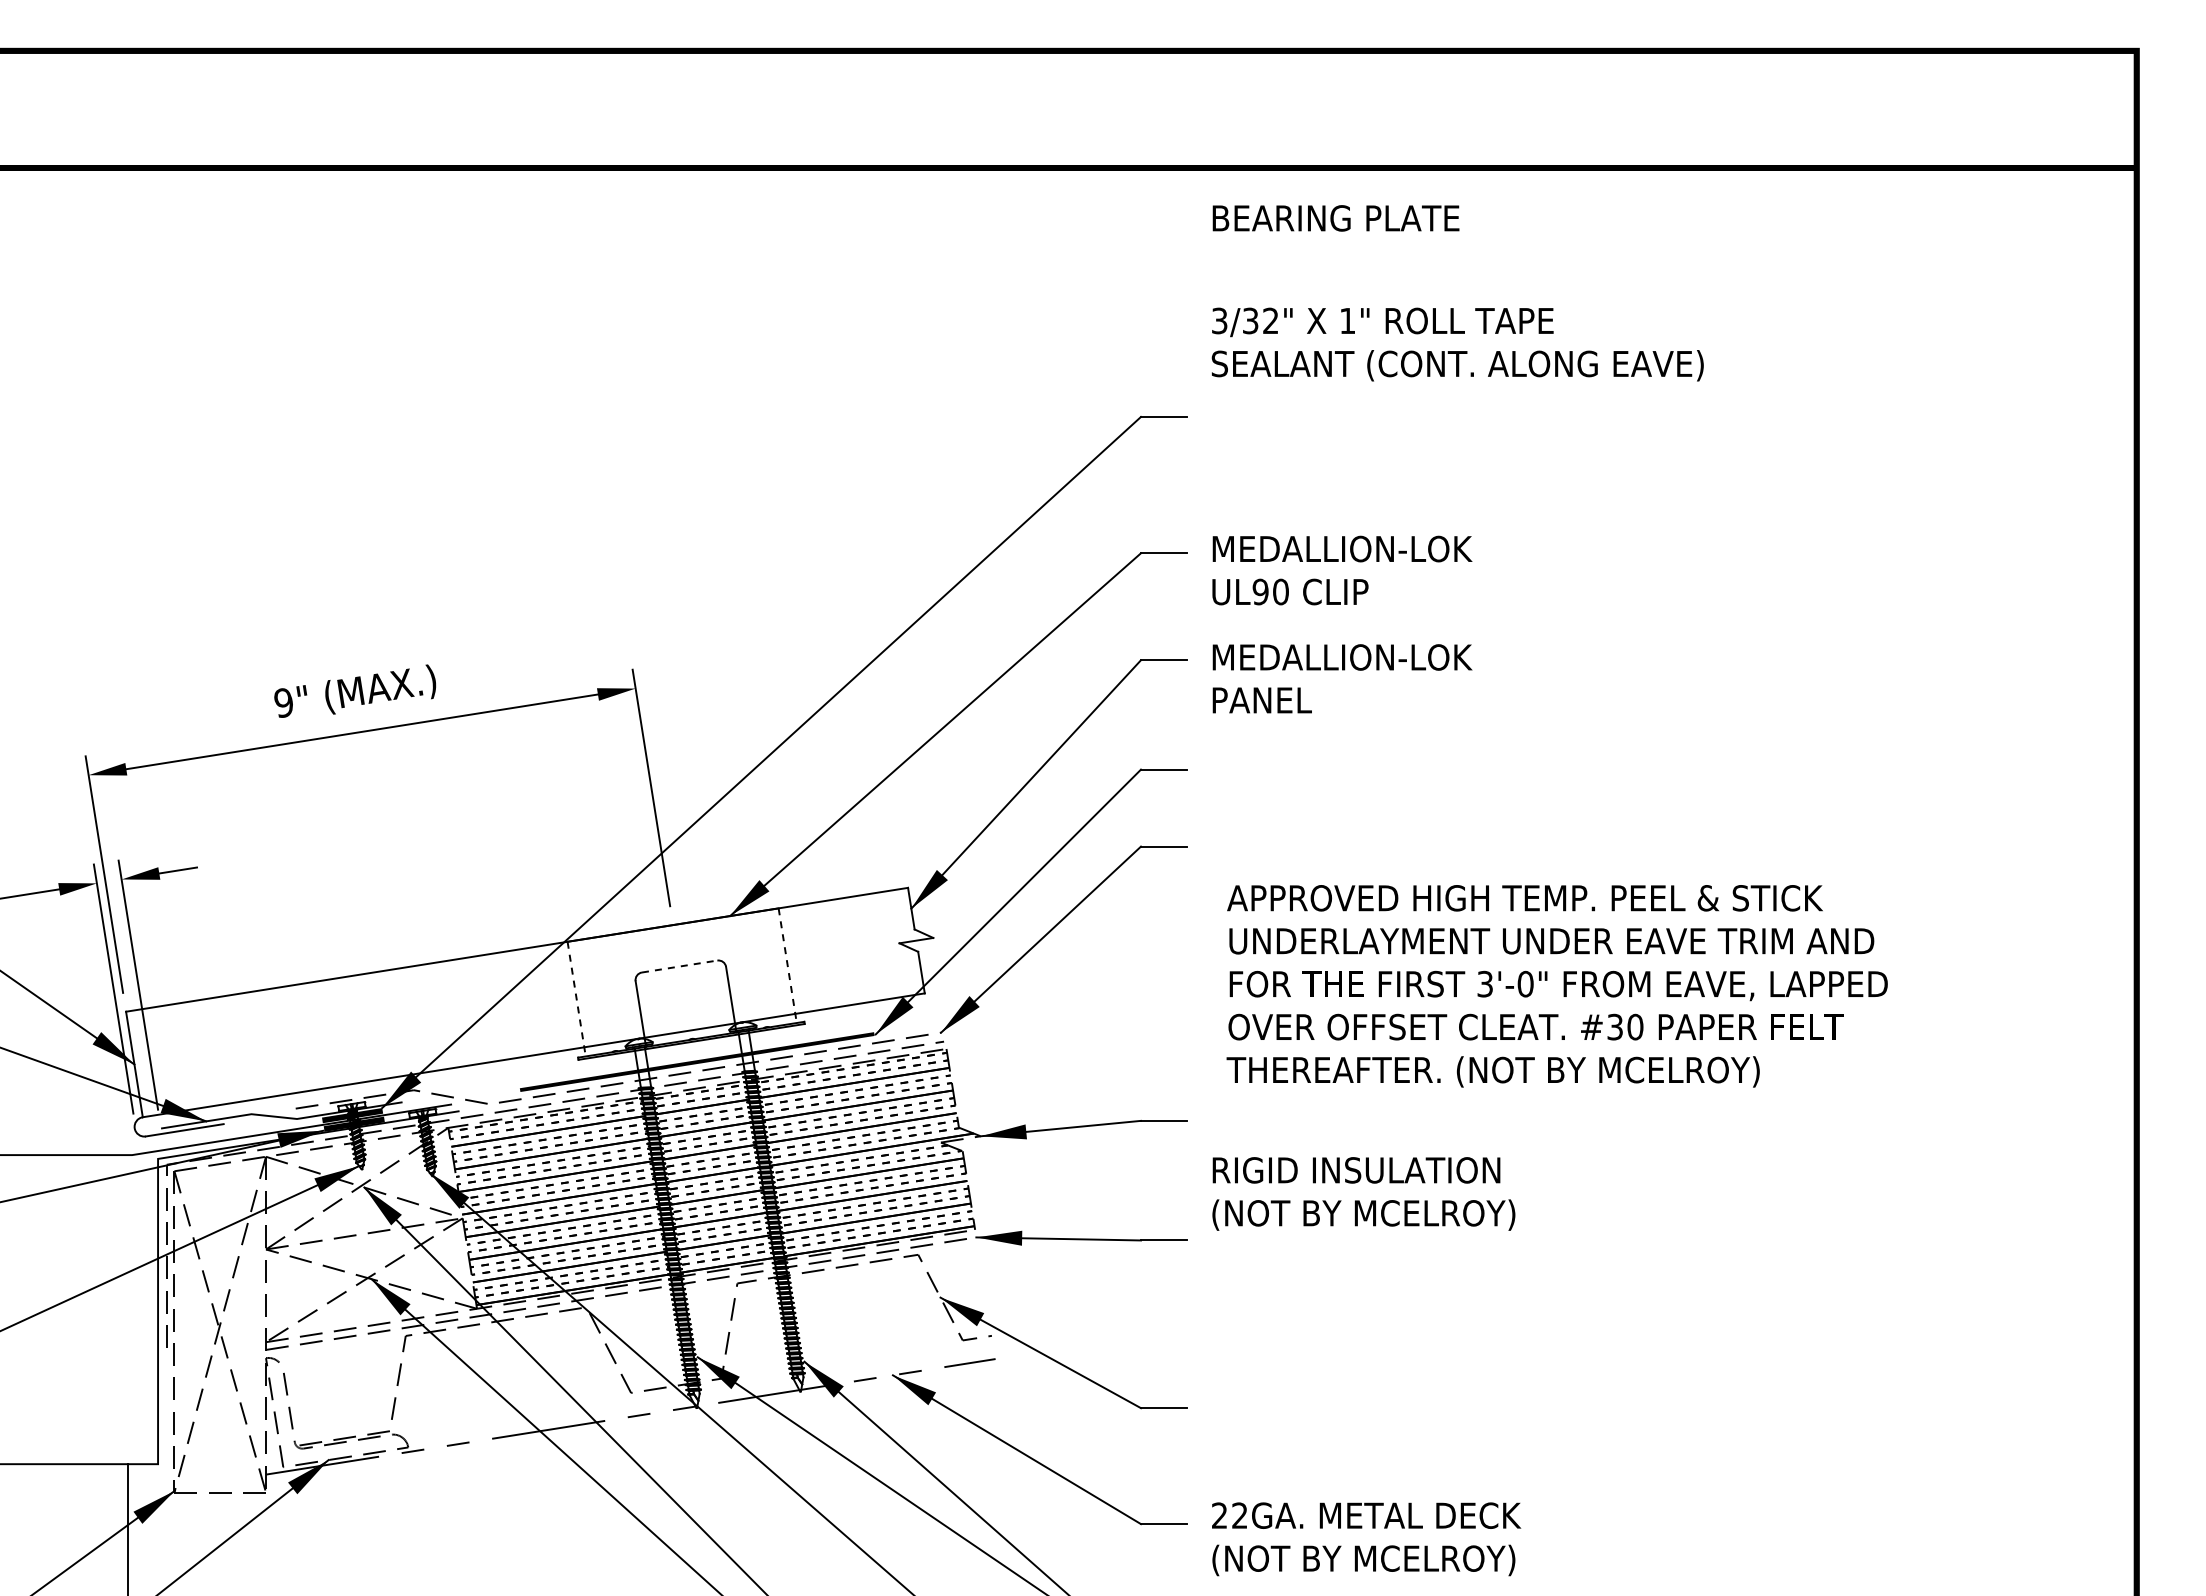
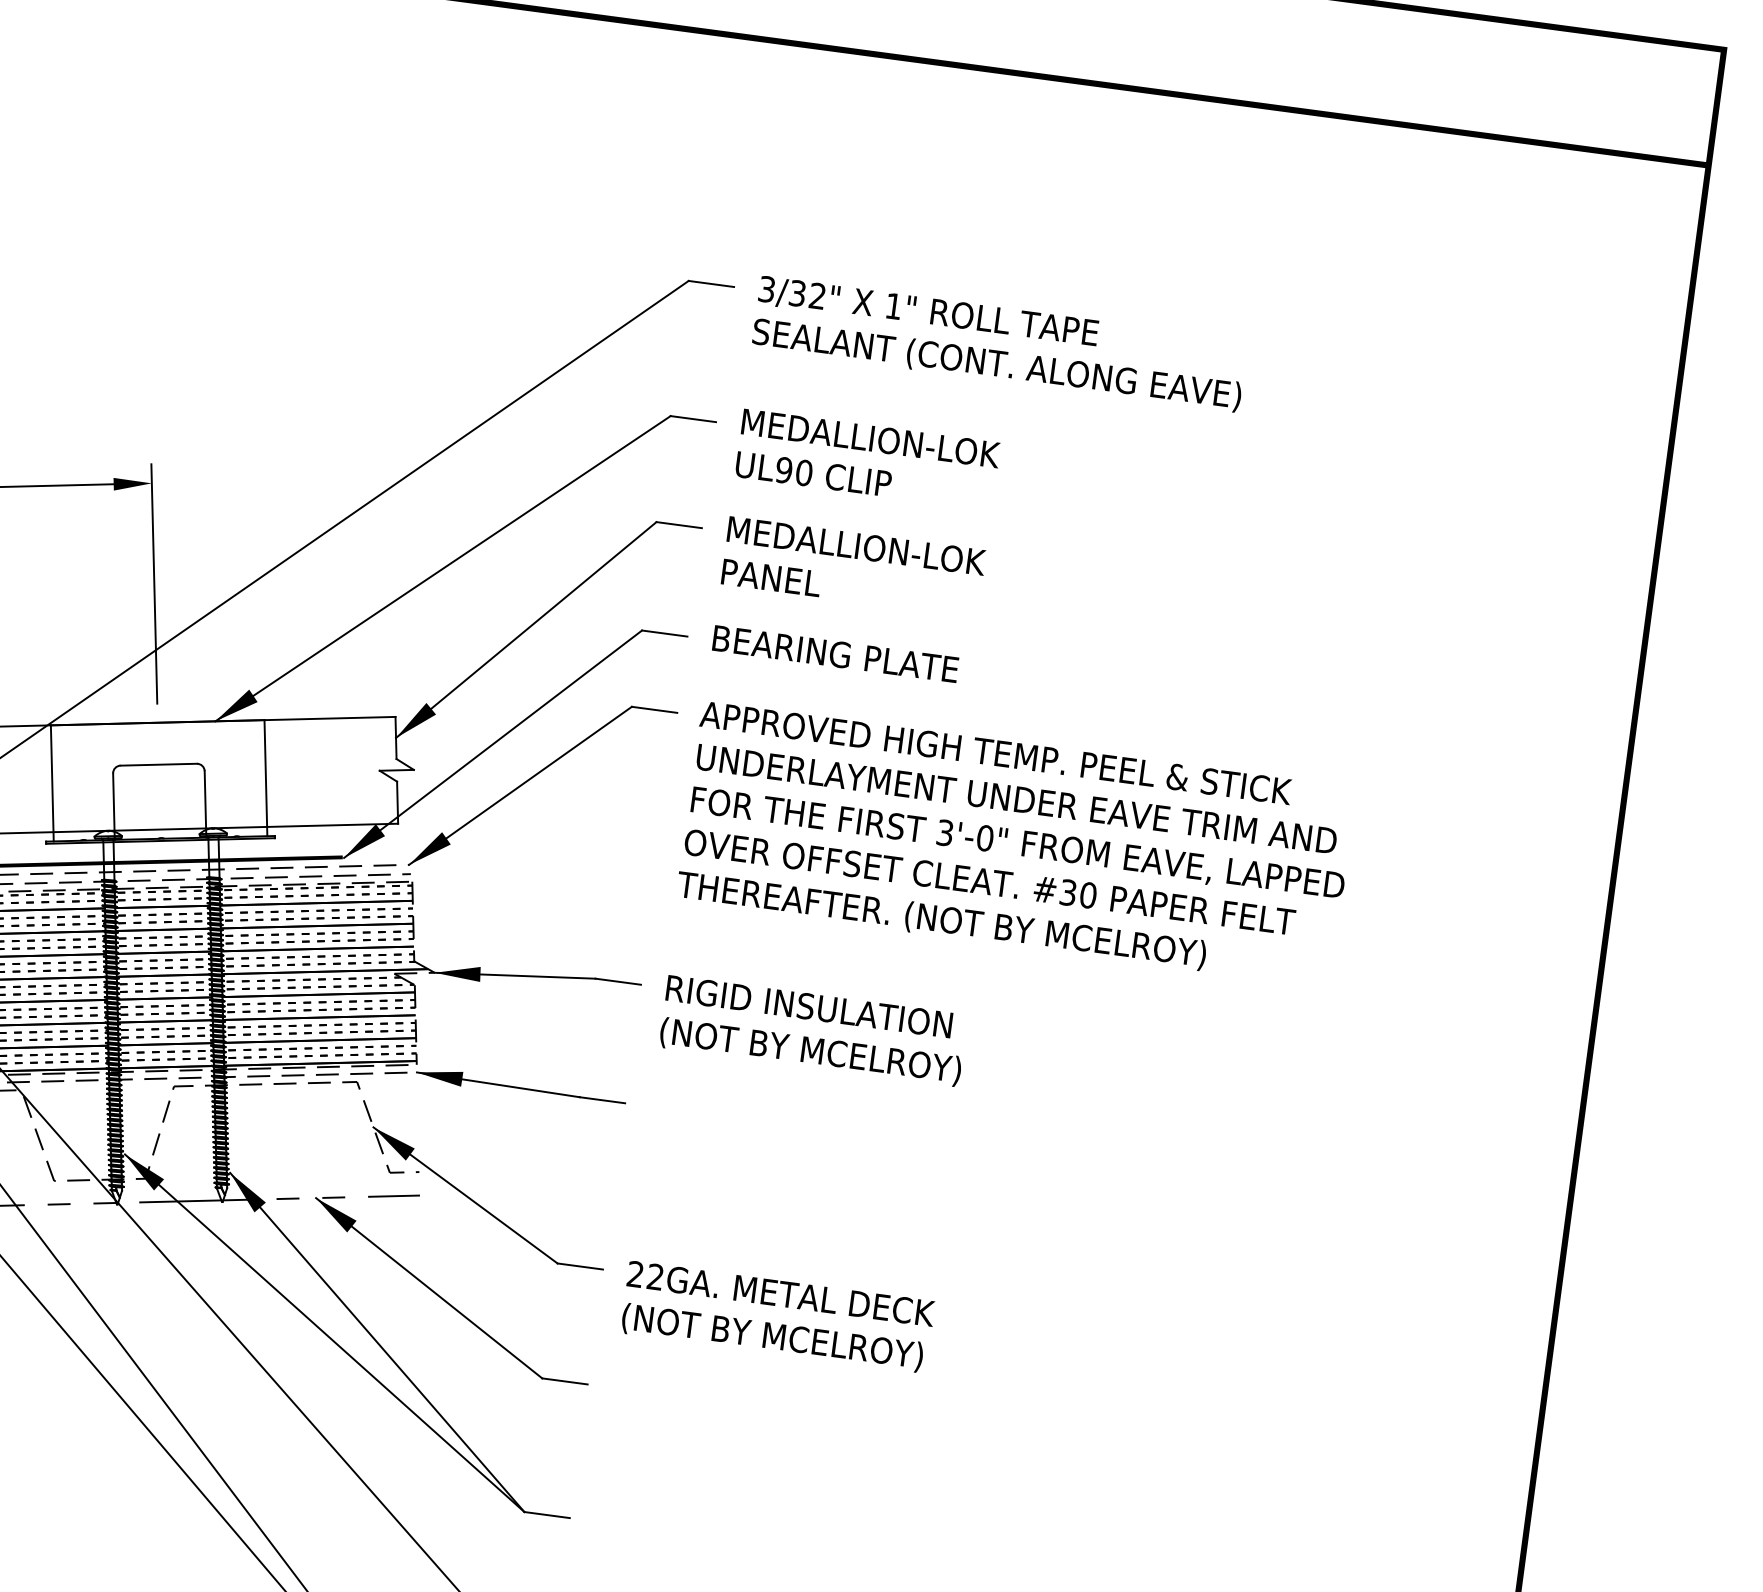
text: (1335, 218) -> (835, 654), moved
text: (1457, 344) -> (999, 344), moved
line: (680, 966) -> (159, 764), dashed -> solid
line: (787, 966) -> (265, 778), dashed -> solid
text: (1556, 986) -> (1015, 844), moved
line: (576, 999) -> (52, 783), dashed -> solid
text: (1363, 1193) -> (813, 1030), moved
text: (1366, 1539) -> (777, 1317), moved

